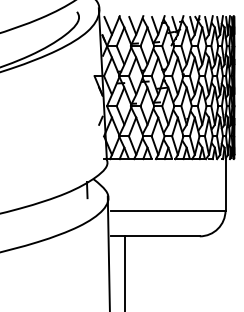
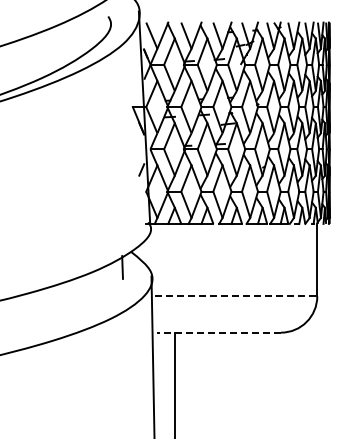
line: (168, 210) -> (236, 296), solid -> dashed
line: (155, 236) -> (218, 332), solid -> dashed

